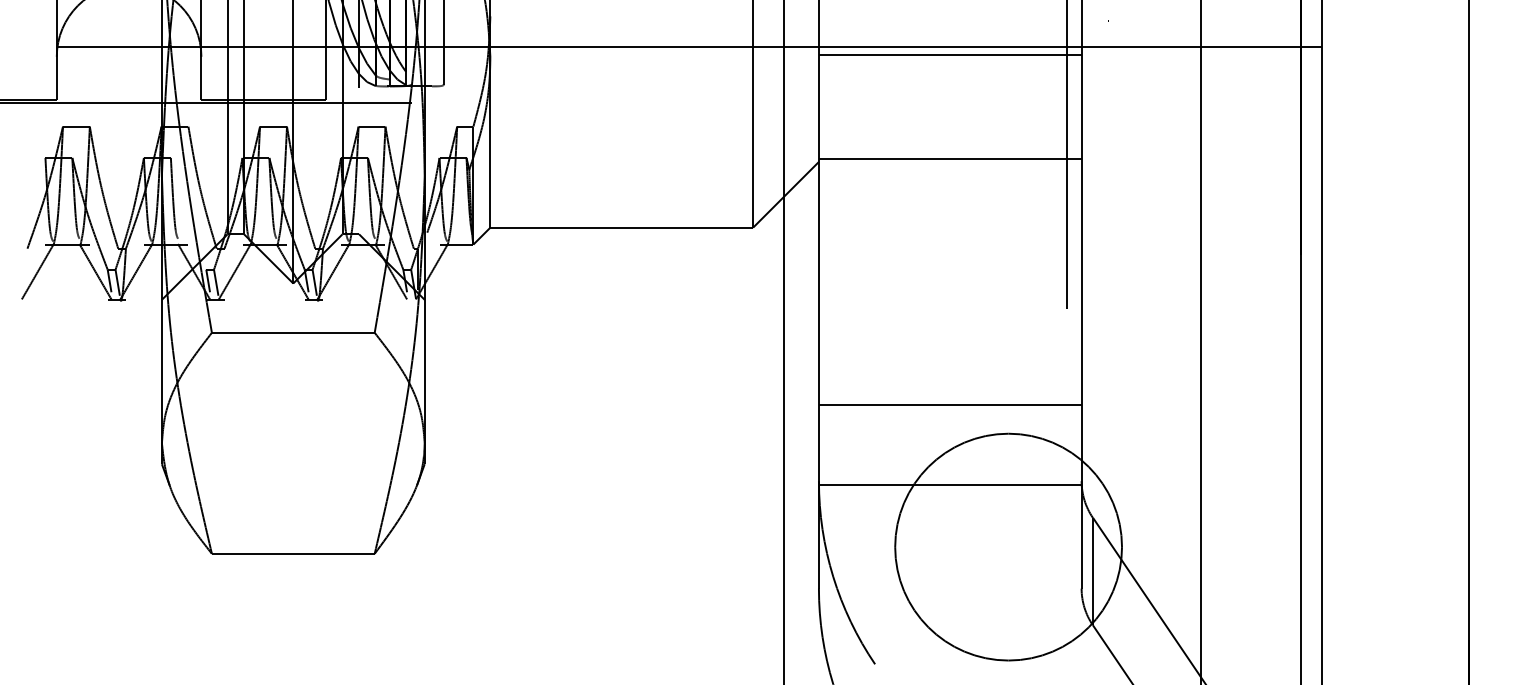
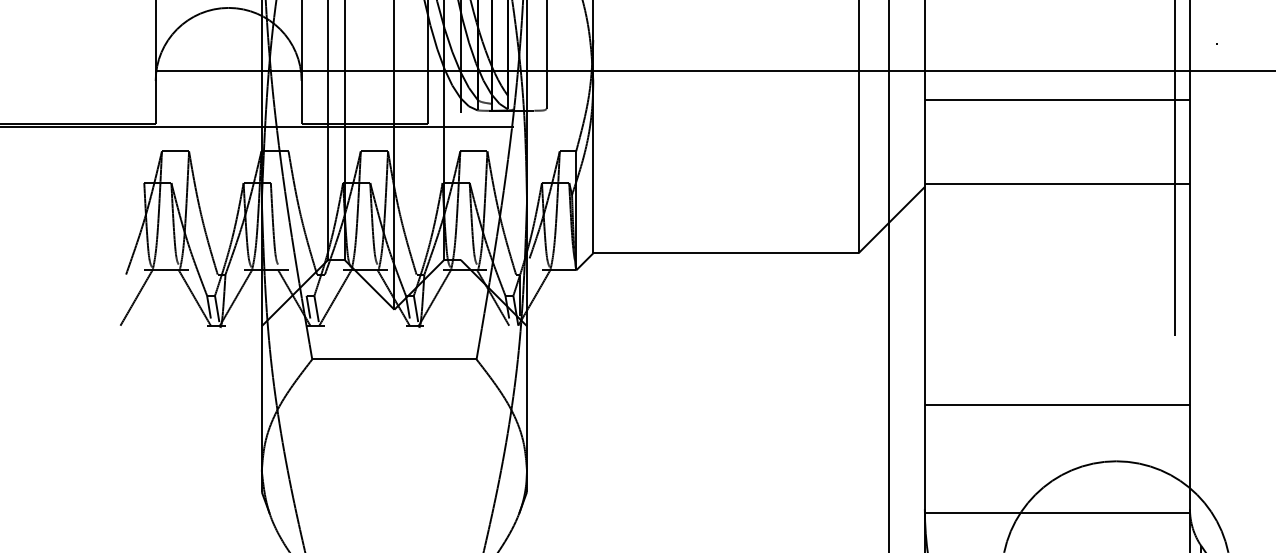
line: (949, 55) -> (1056, 100), moved
line: (949, 404) -> (1056, 404), moved

